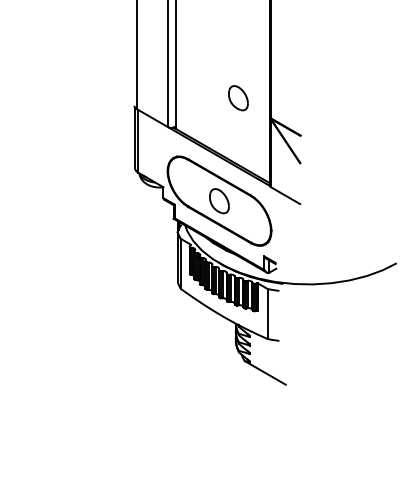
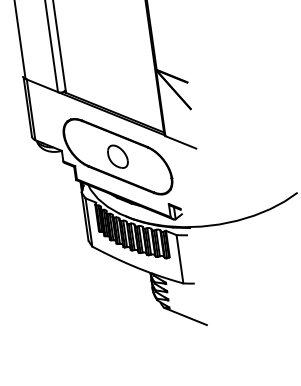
part: (238, 98) -> (122, 54), removed

